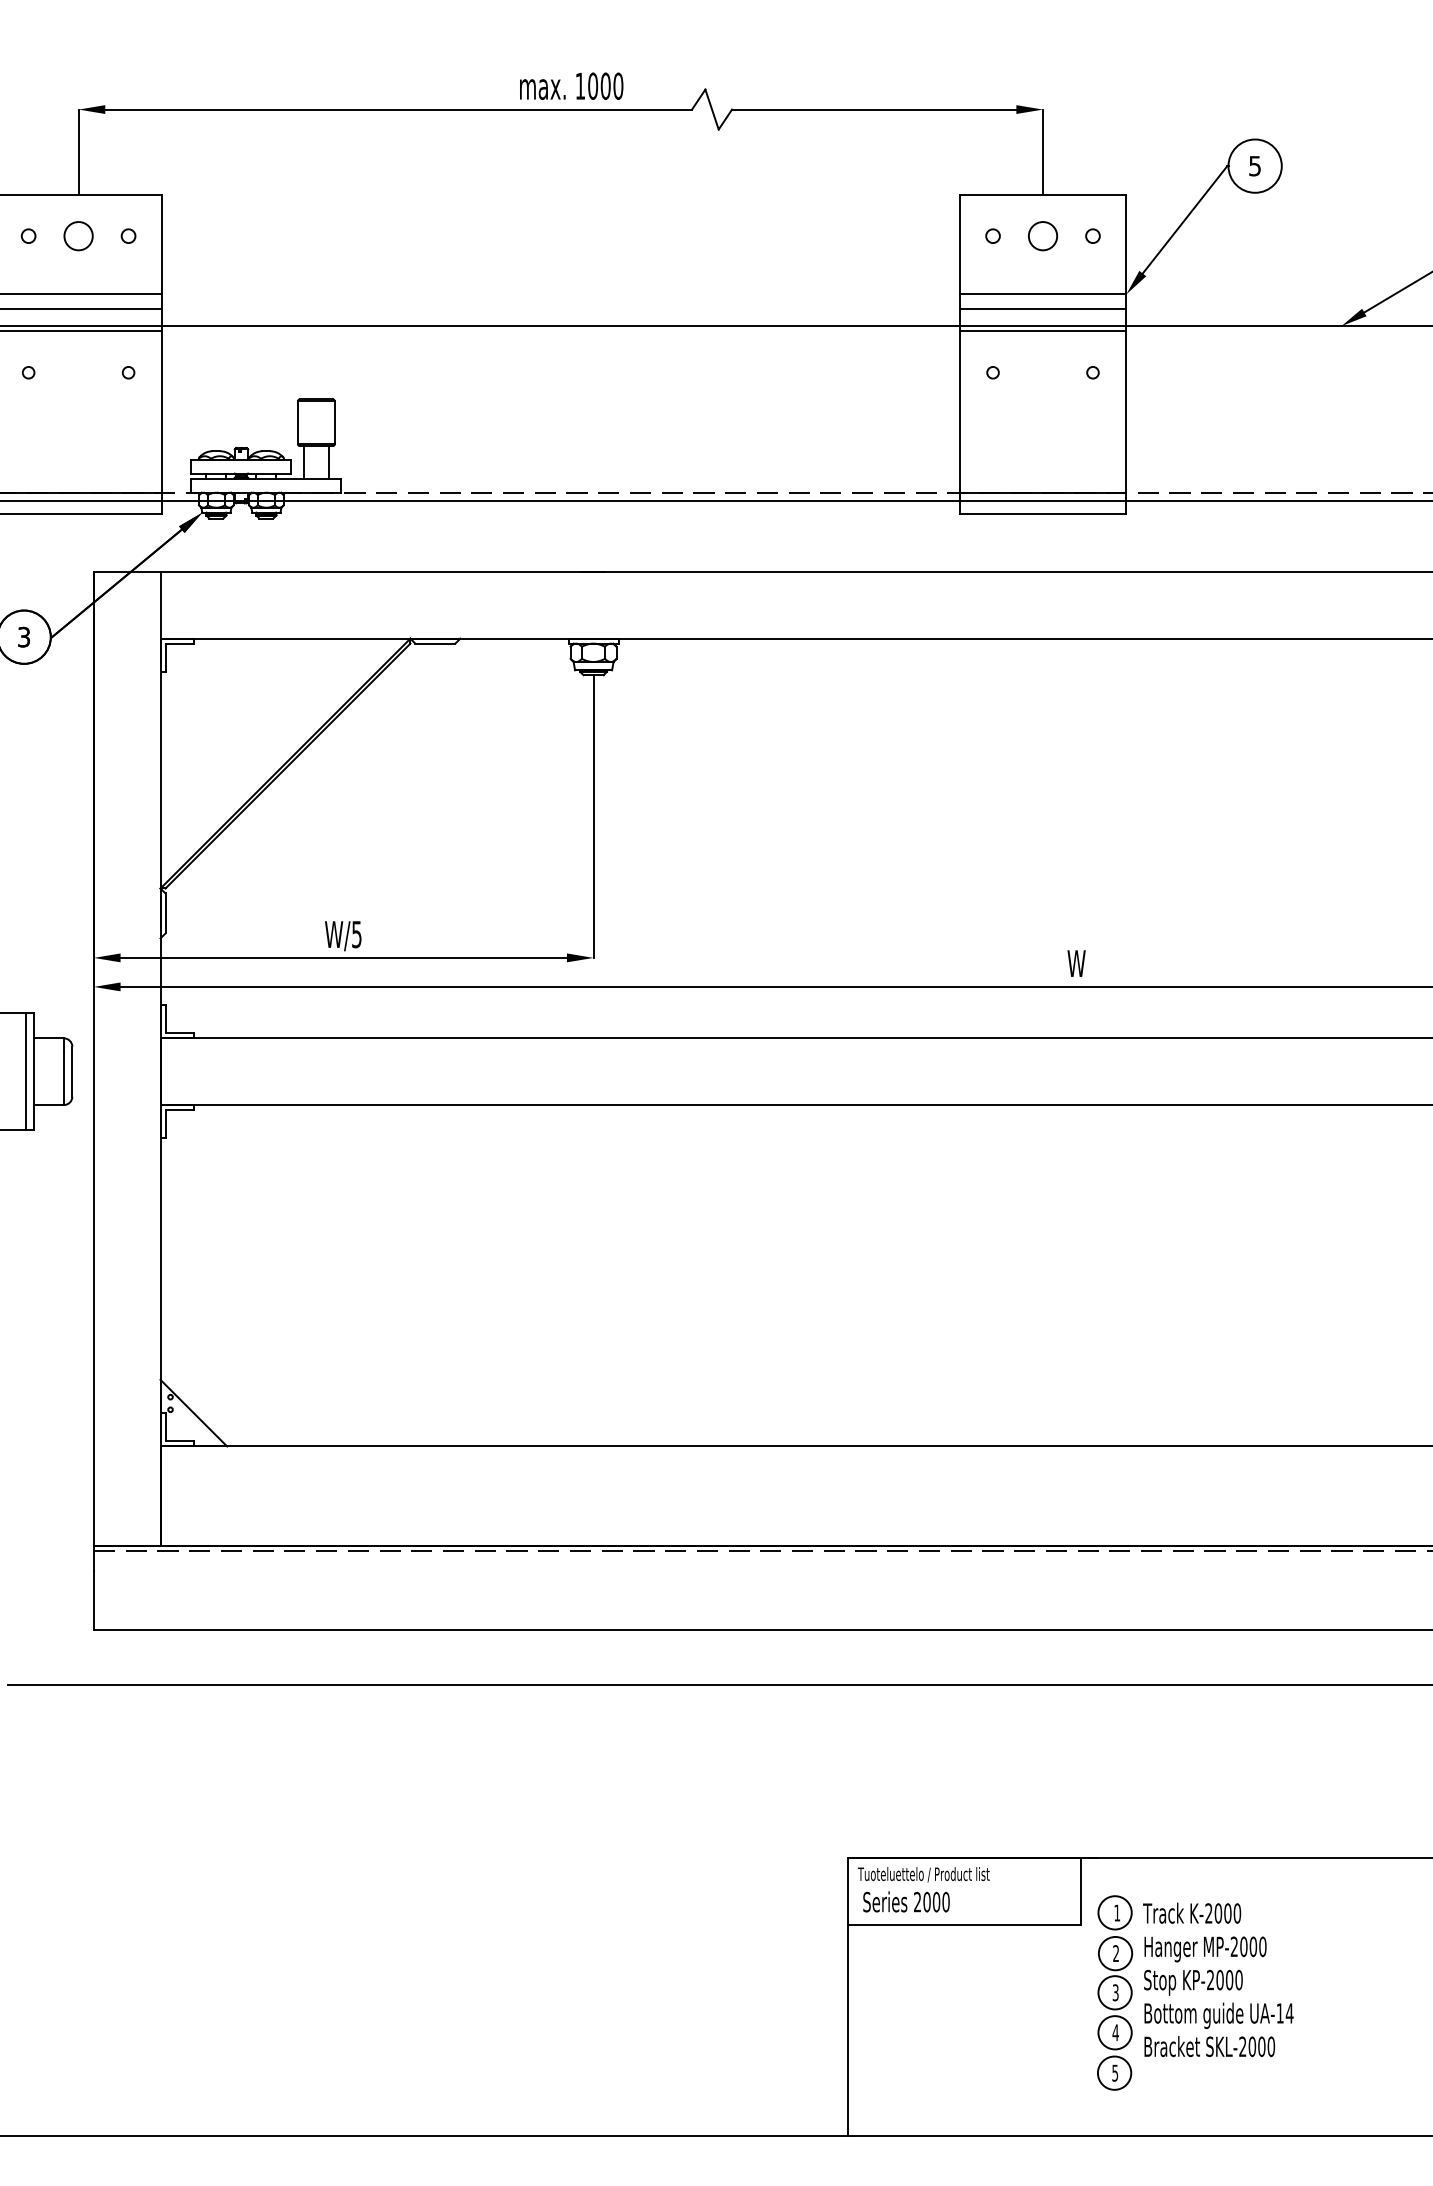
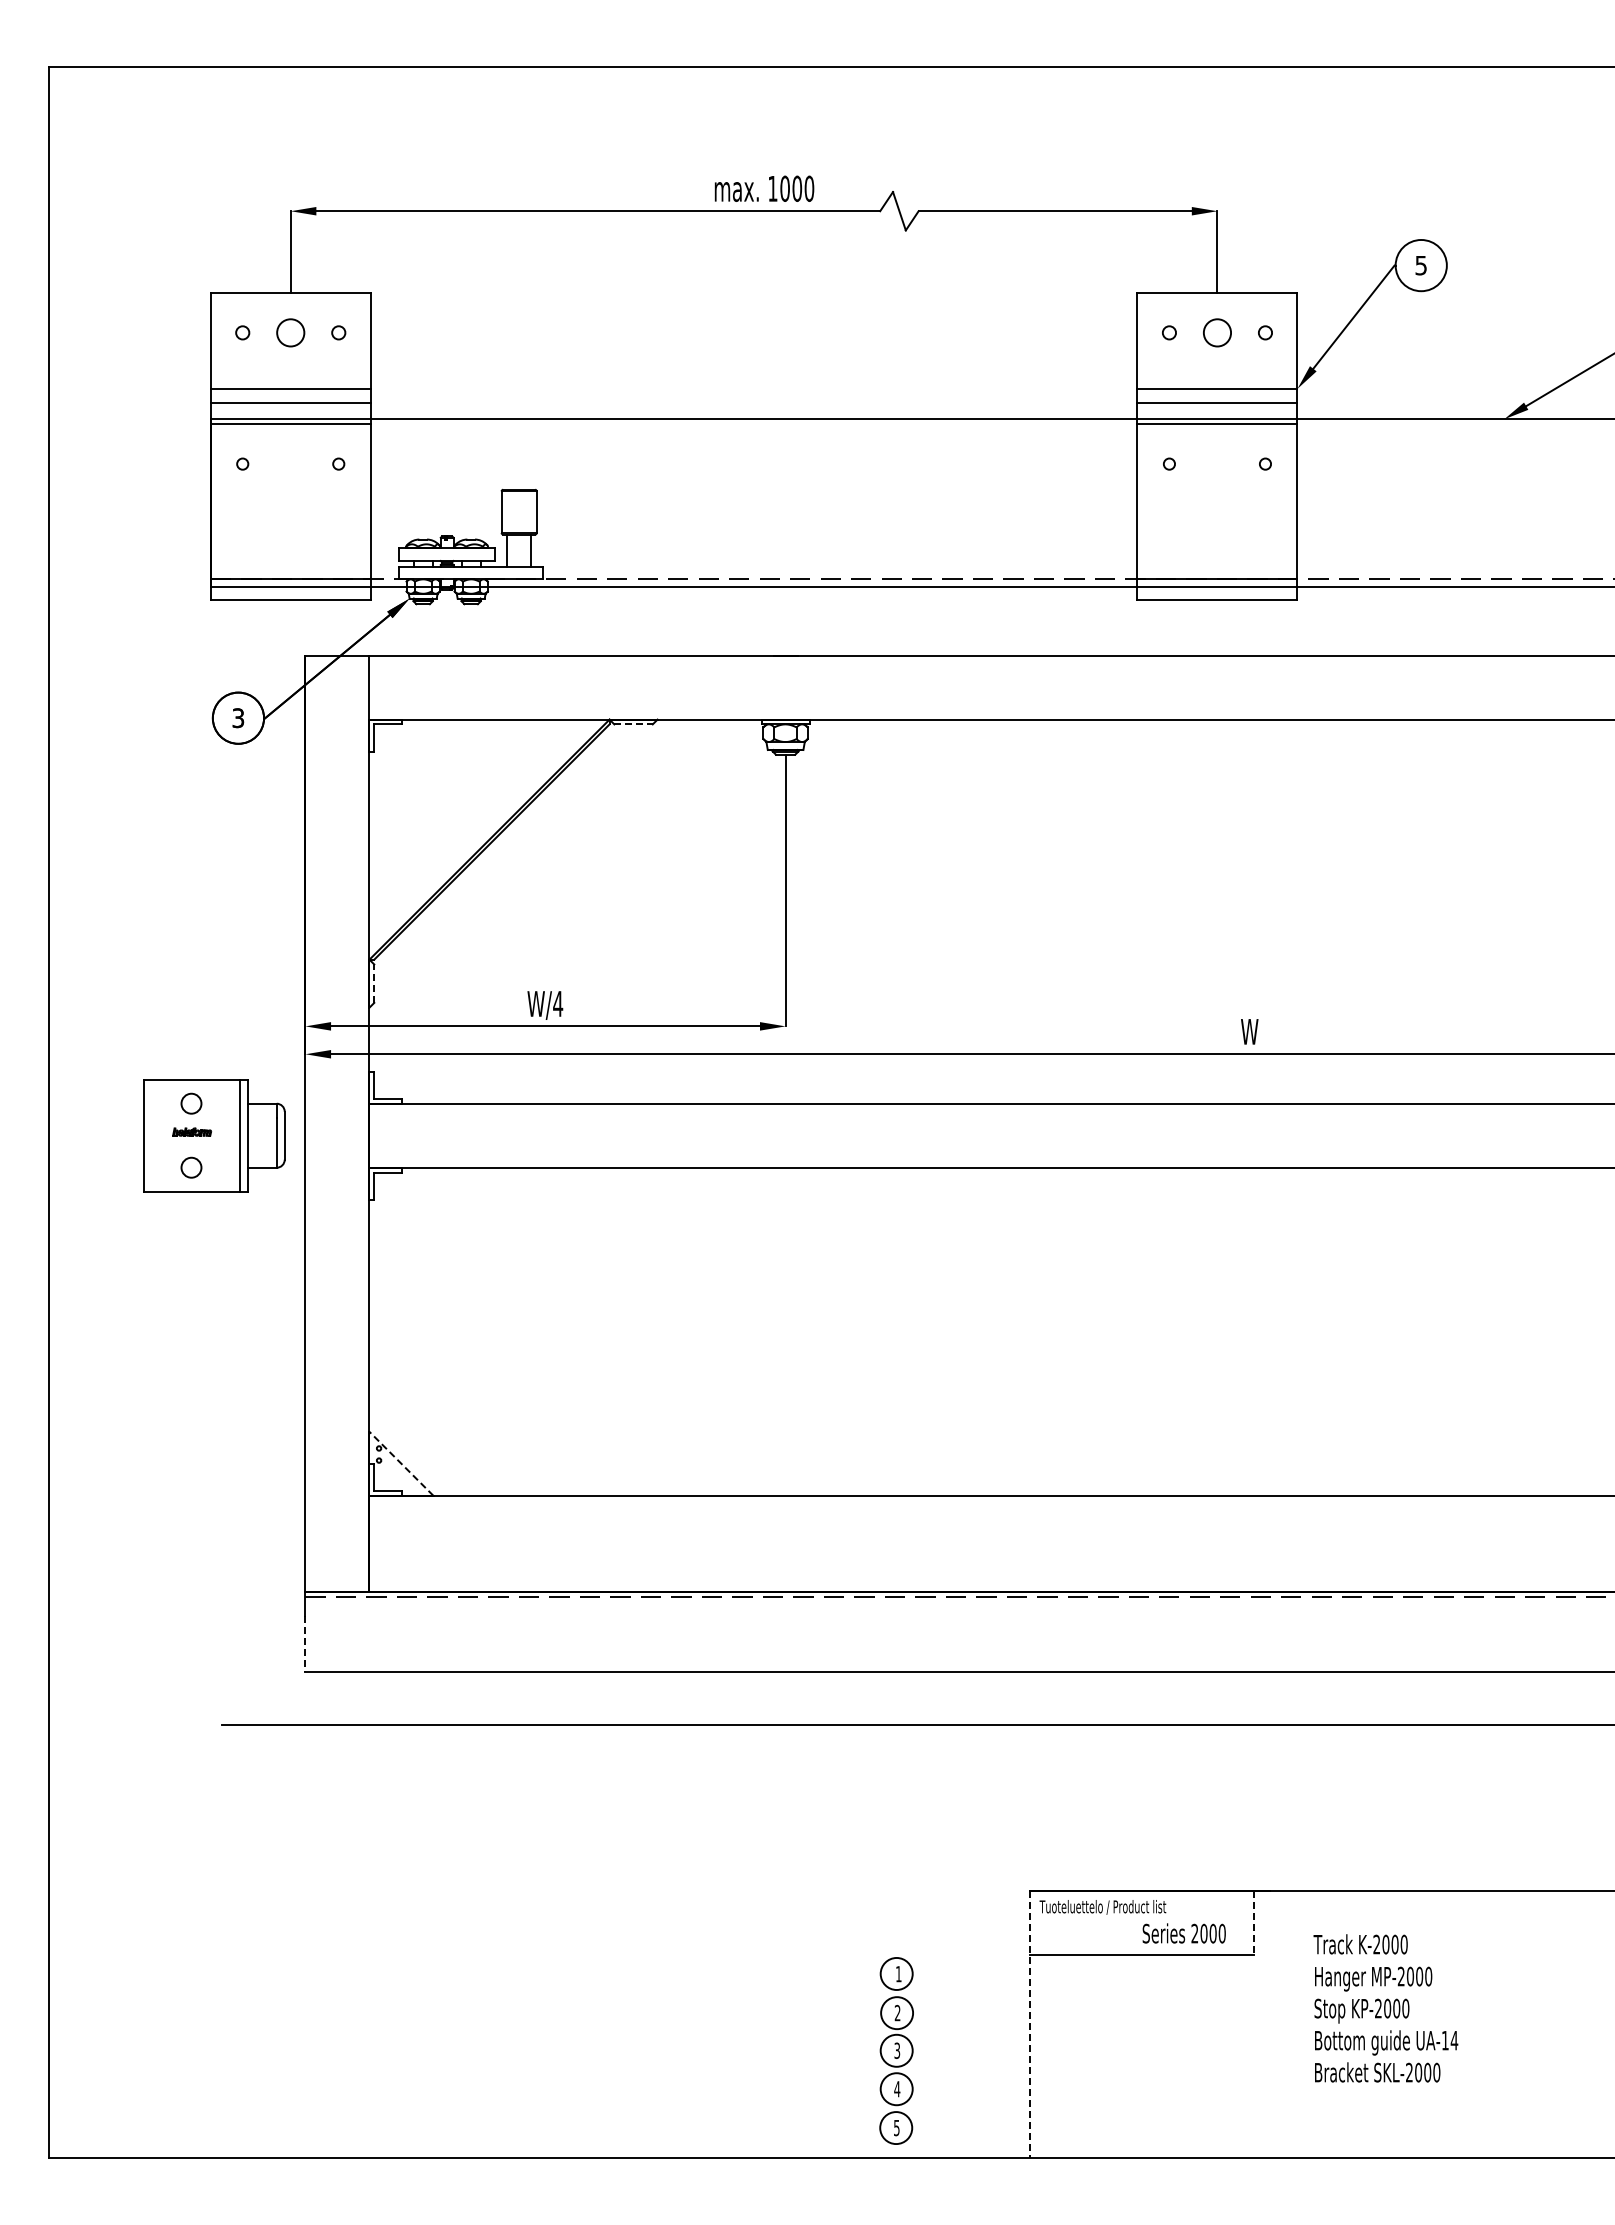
line: (436, 643) -> (634, 724), solid -> dashed
line: (165, 913) -> (374, 983), solid -> dashed
text: (357, 935) -> (558, 1004), W/5 -> W/4
line: (193, 1412) -> (401, 1463), solid -> dashed
line: (93, 1601) -> (305, 1644), solid -> dashed
line: (1081, 1891) -> (1254, 1923), solid -> dashed
text: (905, 1901) -> (1183, 1933), moved
part: (1114, 1992) -> (896, 2050), moved
line: (848, 1997) -> (1030, 2025), solid -> dashed

